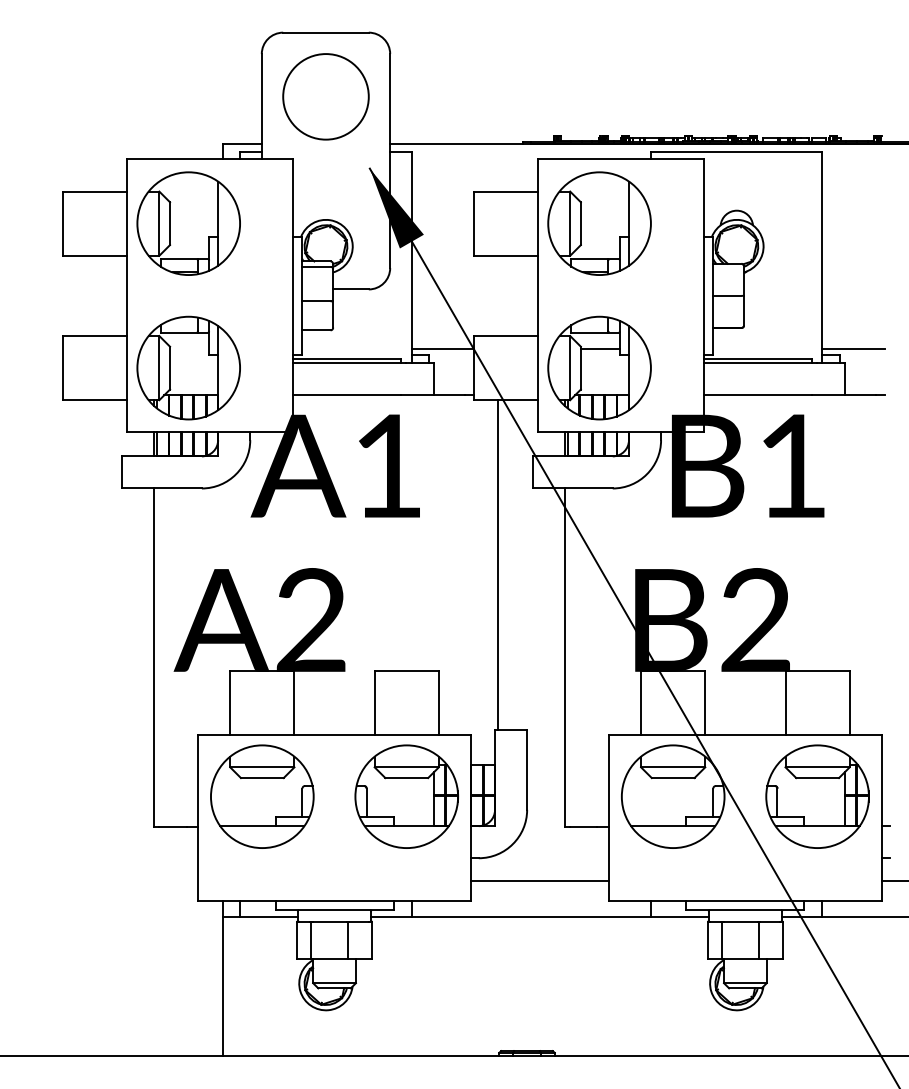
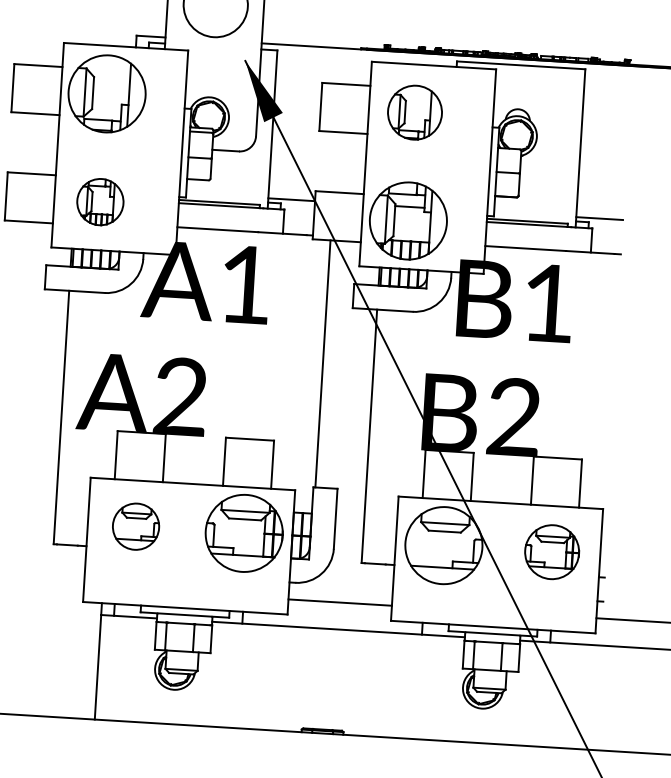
part: (599, 223) -> (414, 112), size x0.7
part: (188, 367) -> (100, 201), size x0.6
part: (262, 796) -> (136, 526), size x0.6
part: (817, 796) -> (552, 552), size x0.7

